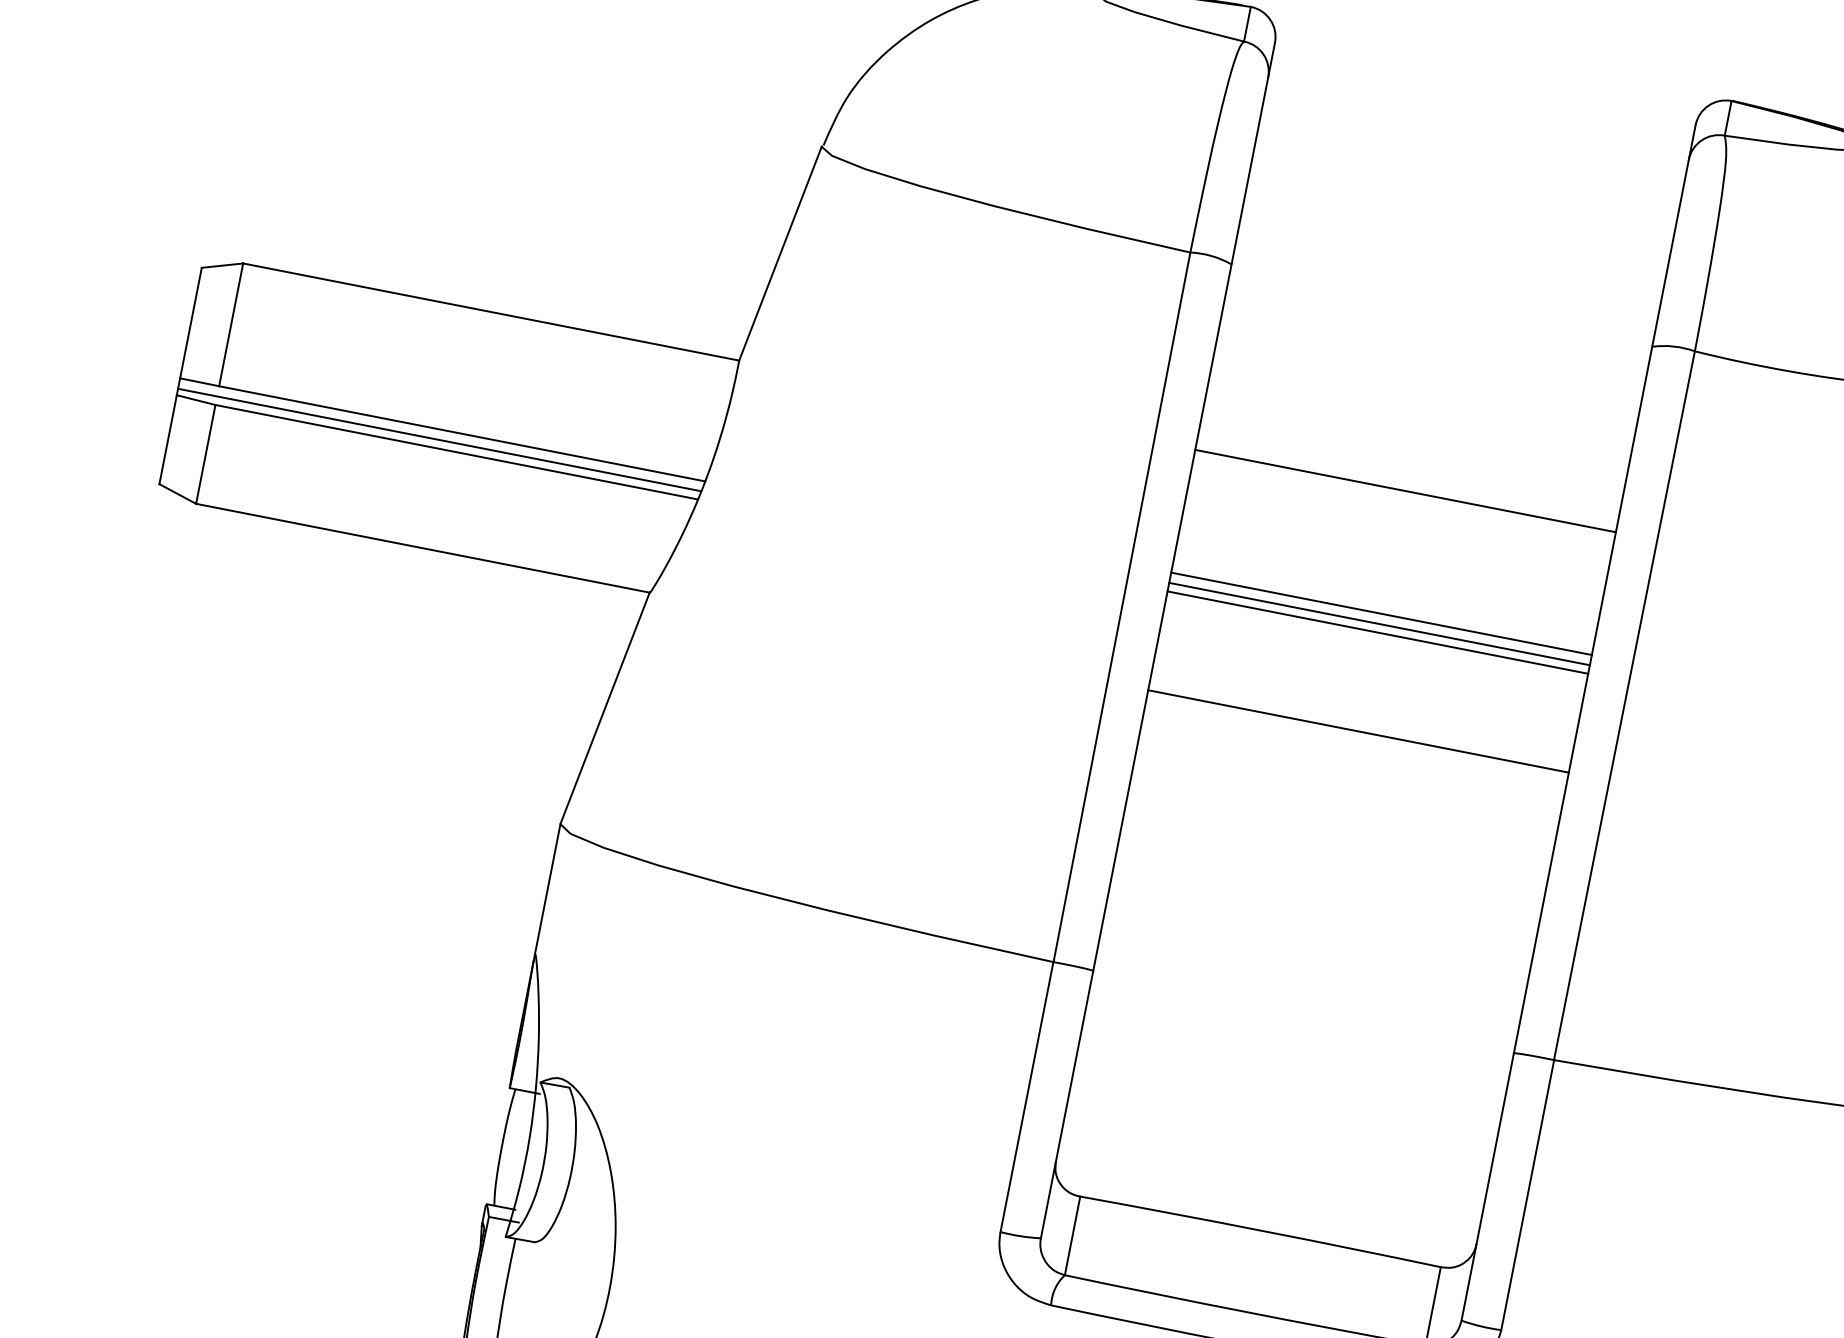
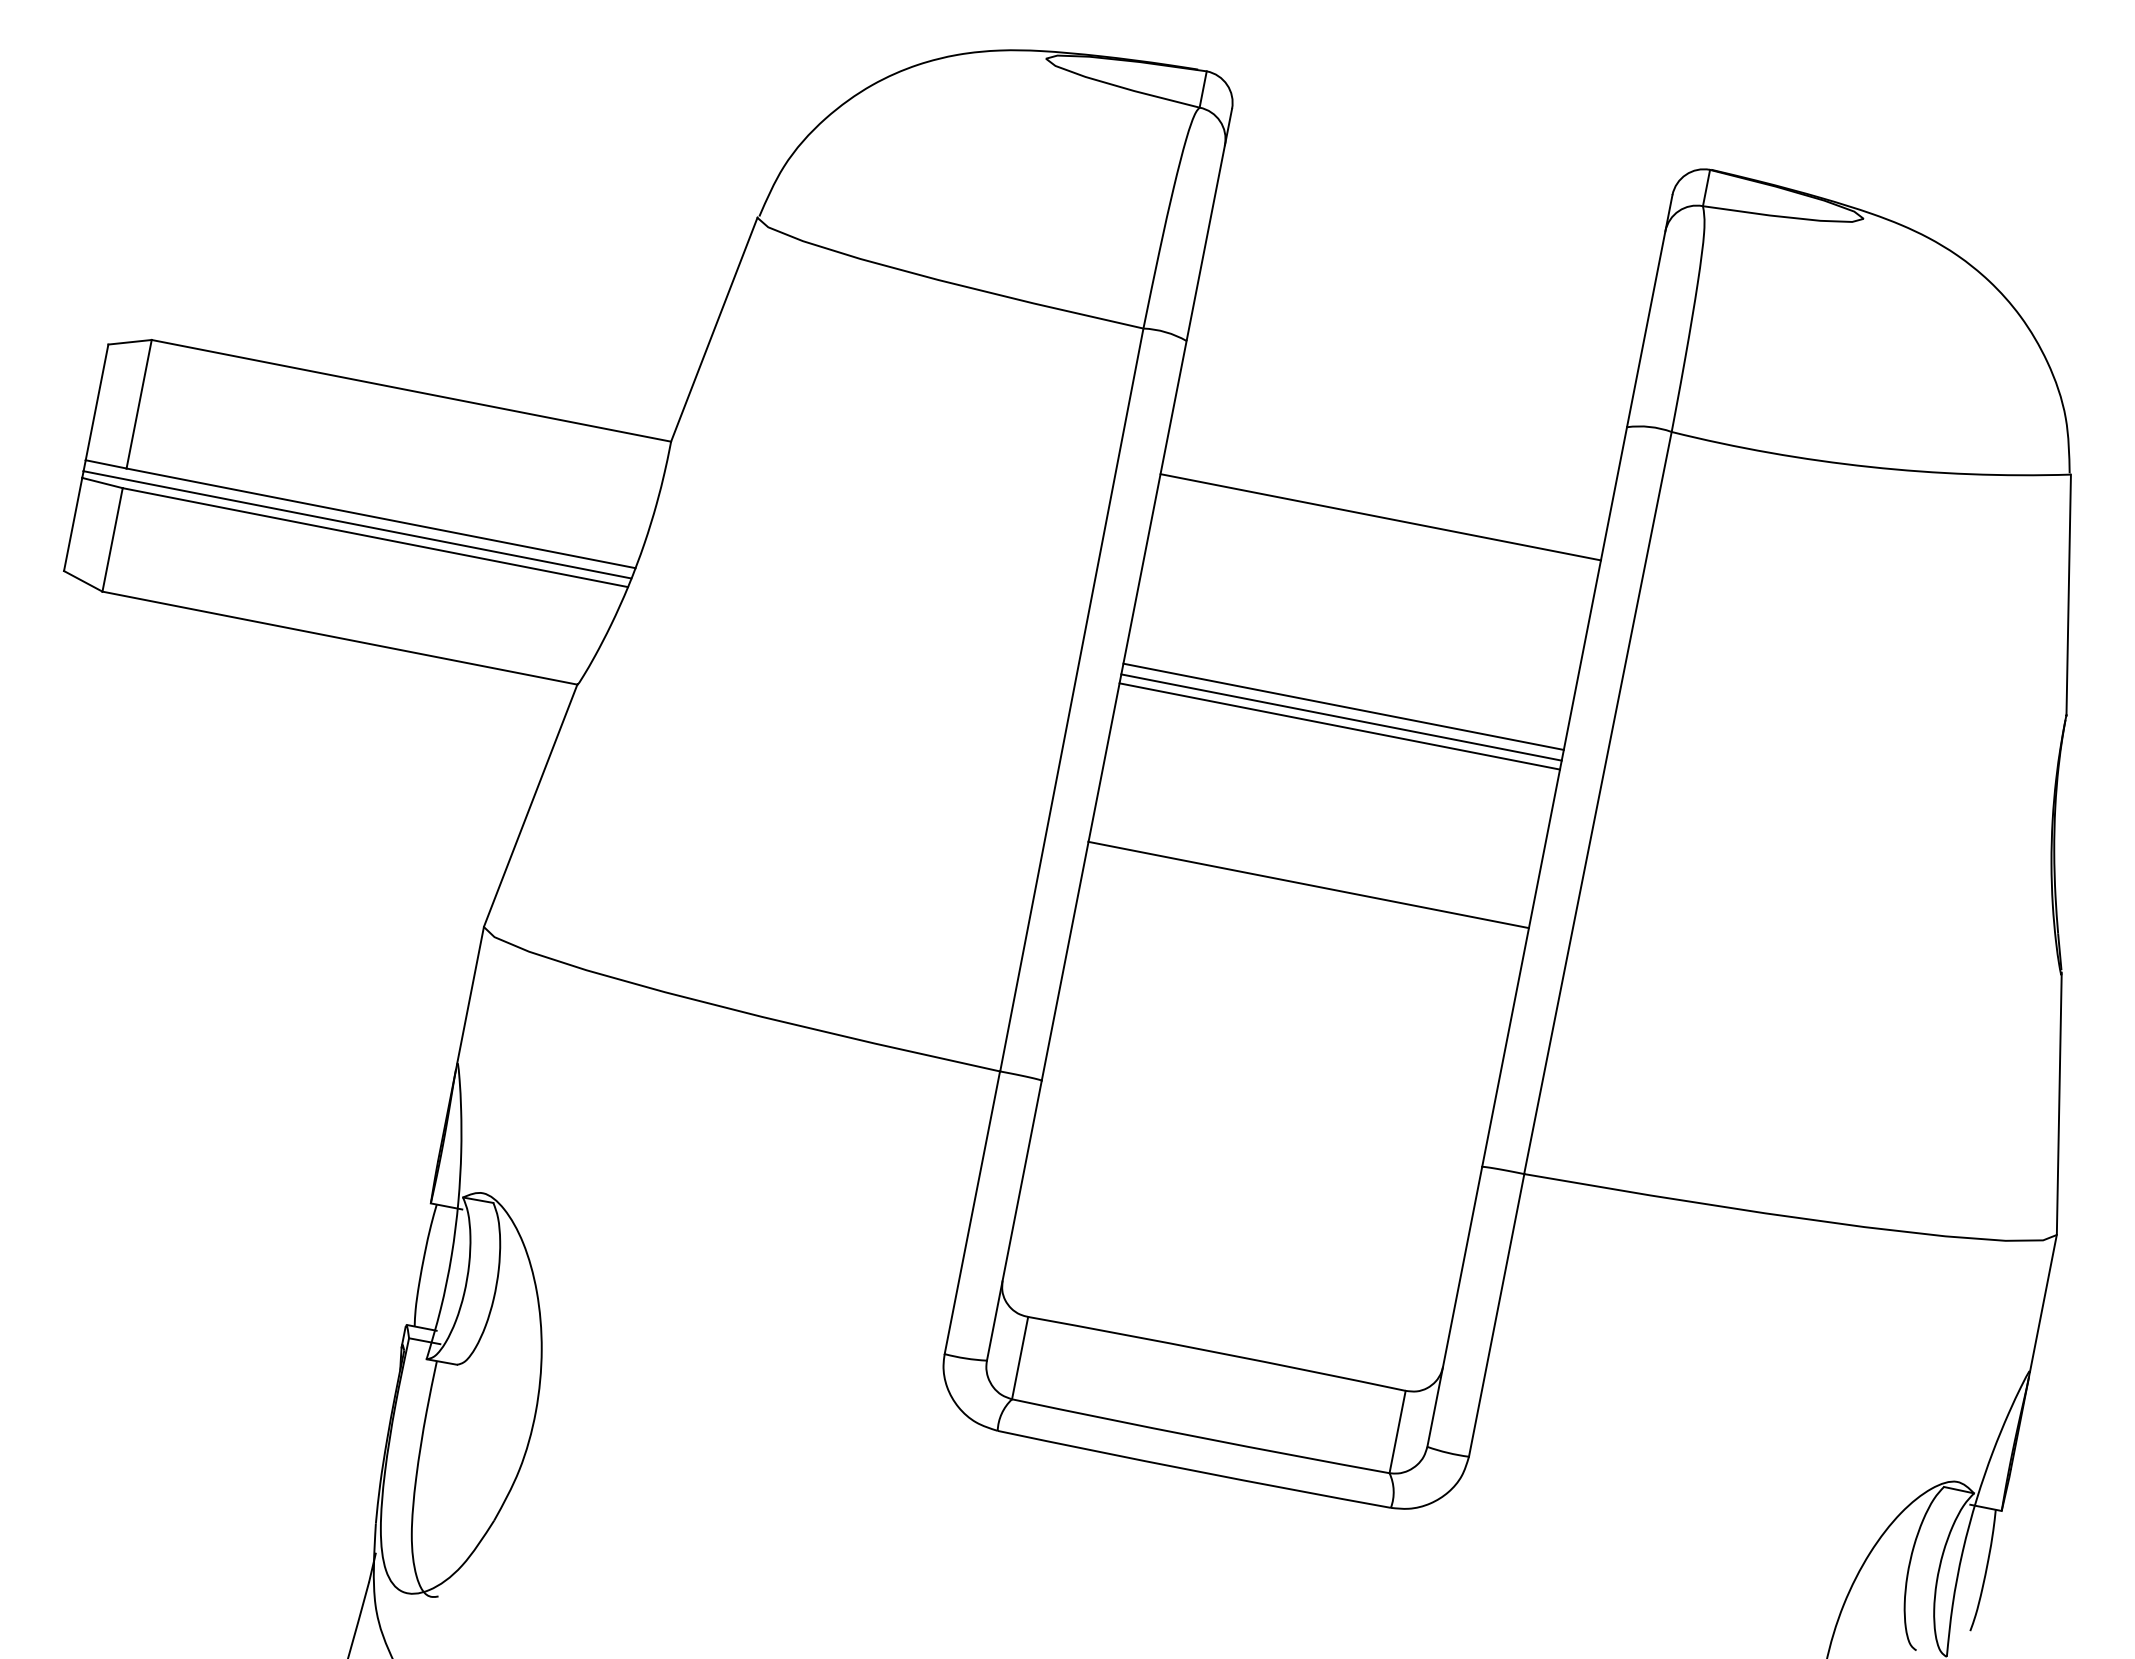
line: (1405, 491) -> (1380, 517), moved
line: (1358, 731) -> (1308, 884), moved

